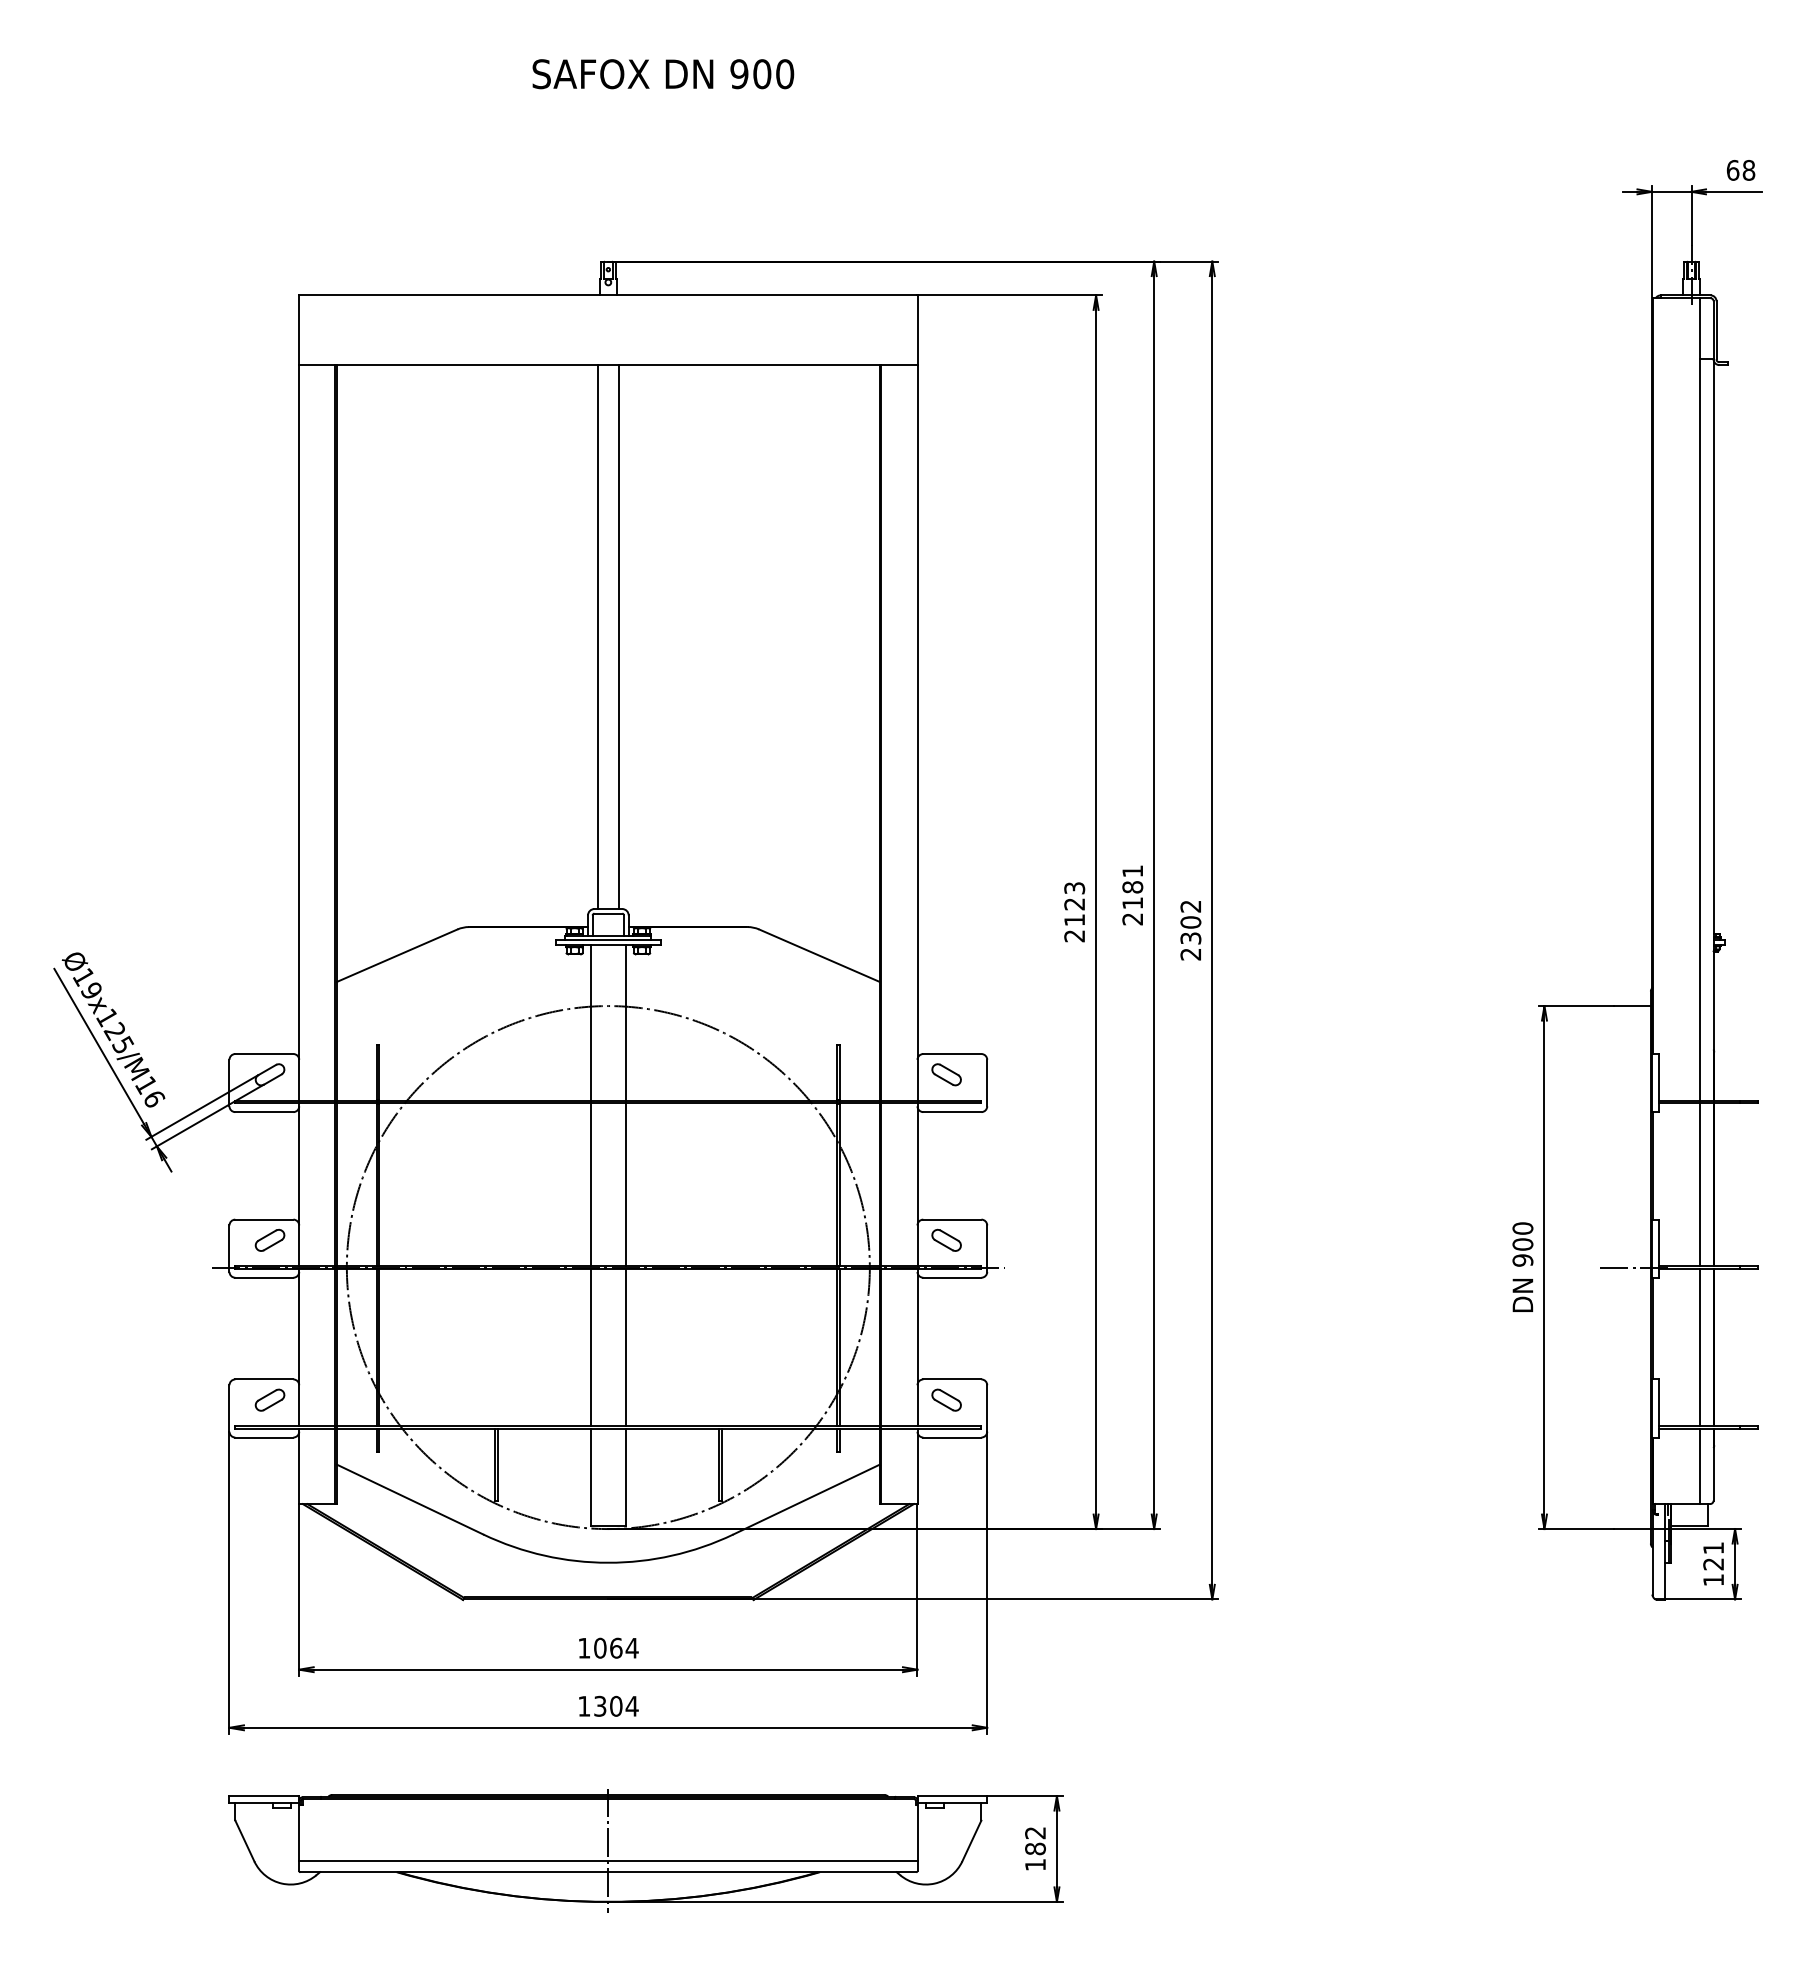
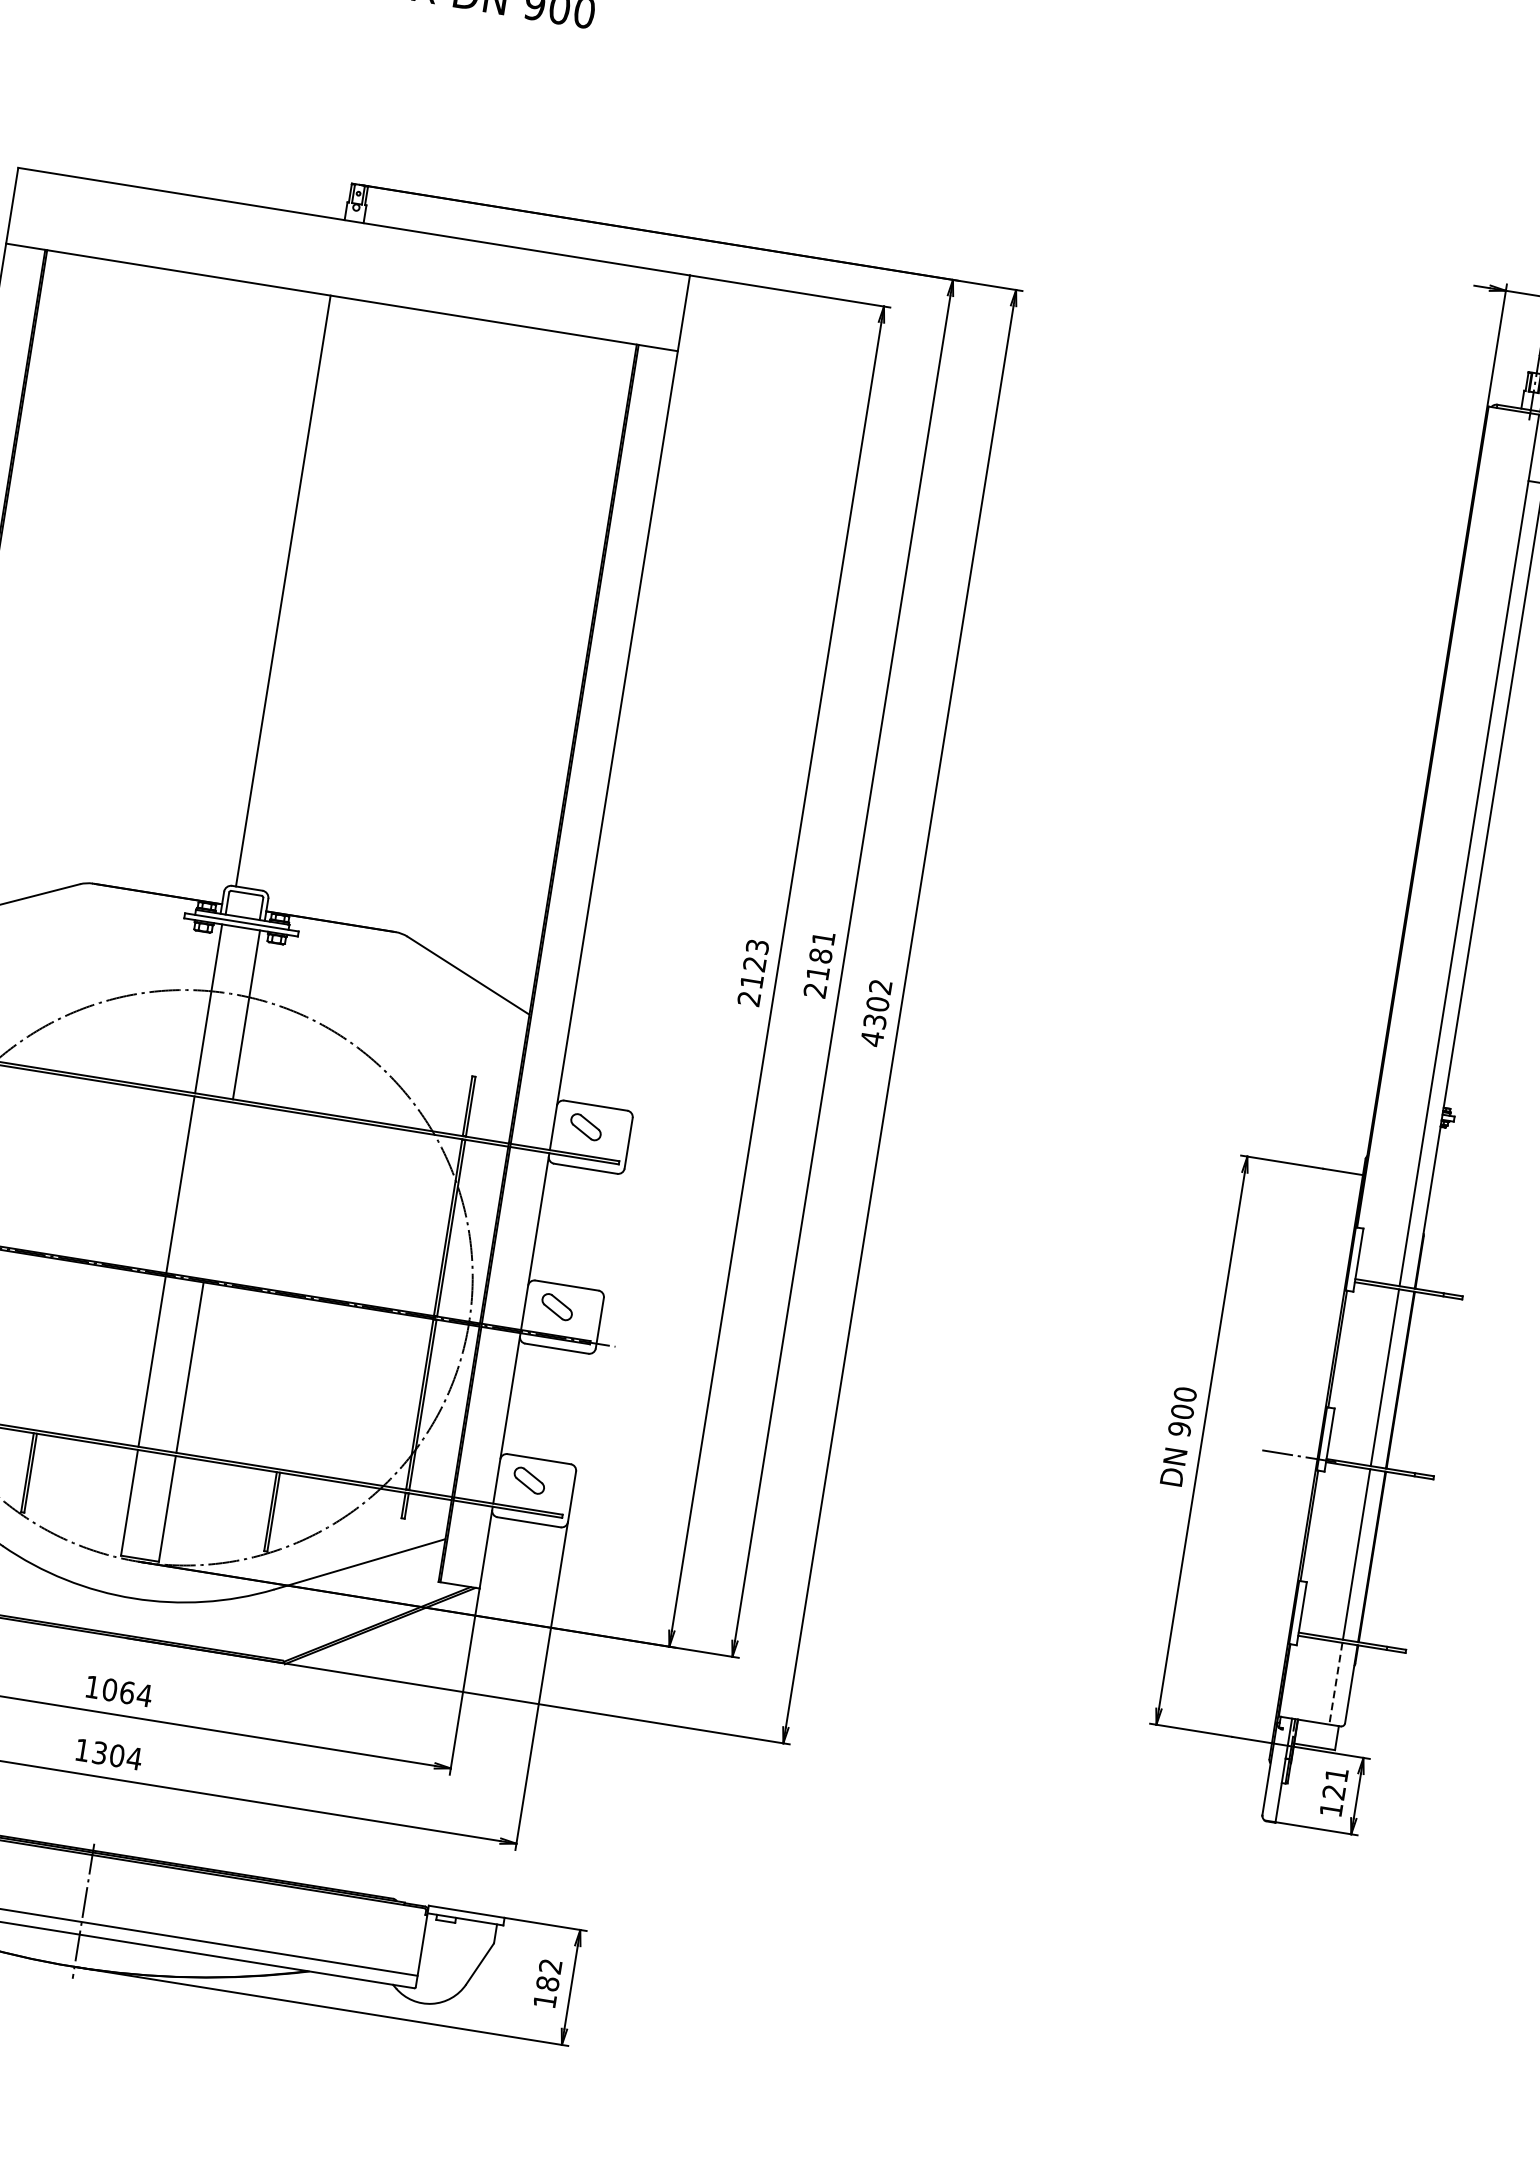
line: (618, 637) -> (305, 595), removed
text: (1190, 954) -> (871, 1038), 2302 -> 4302
line: (625, 1184) -> (218, 1190), removed
line: (1699, 1466) -> (1335, 1683), solid -> dashed

